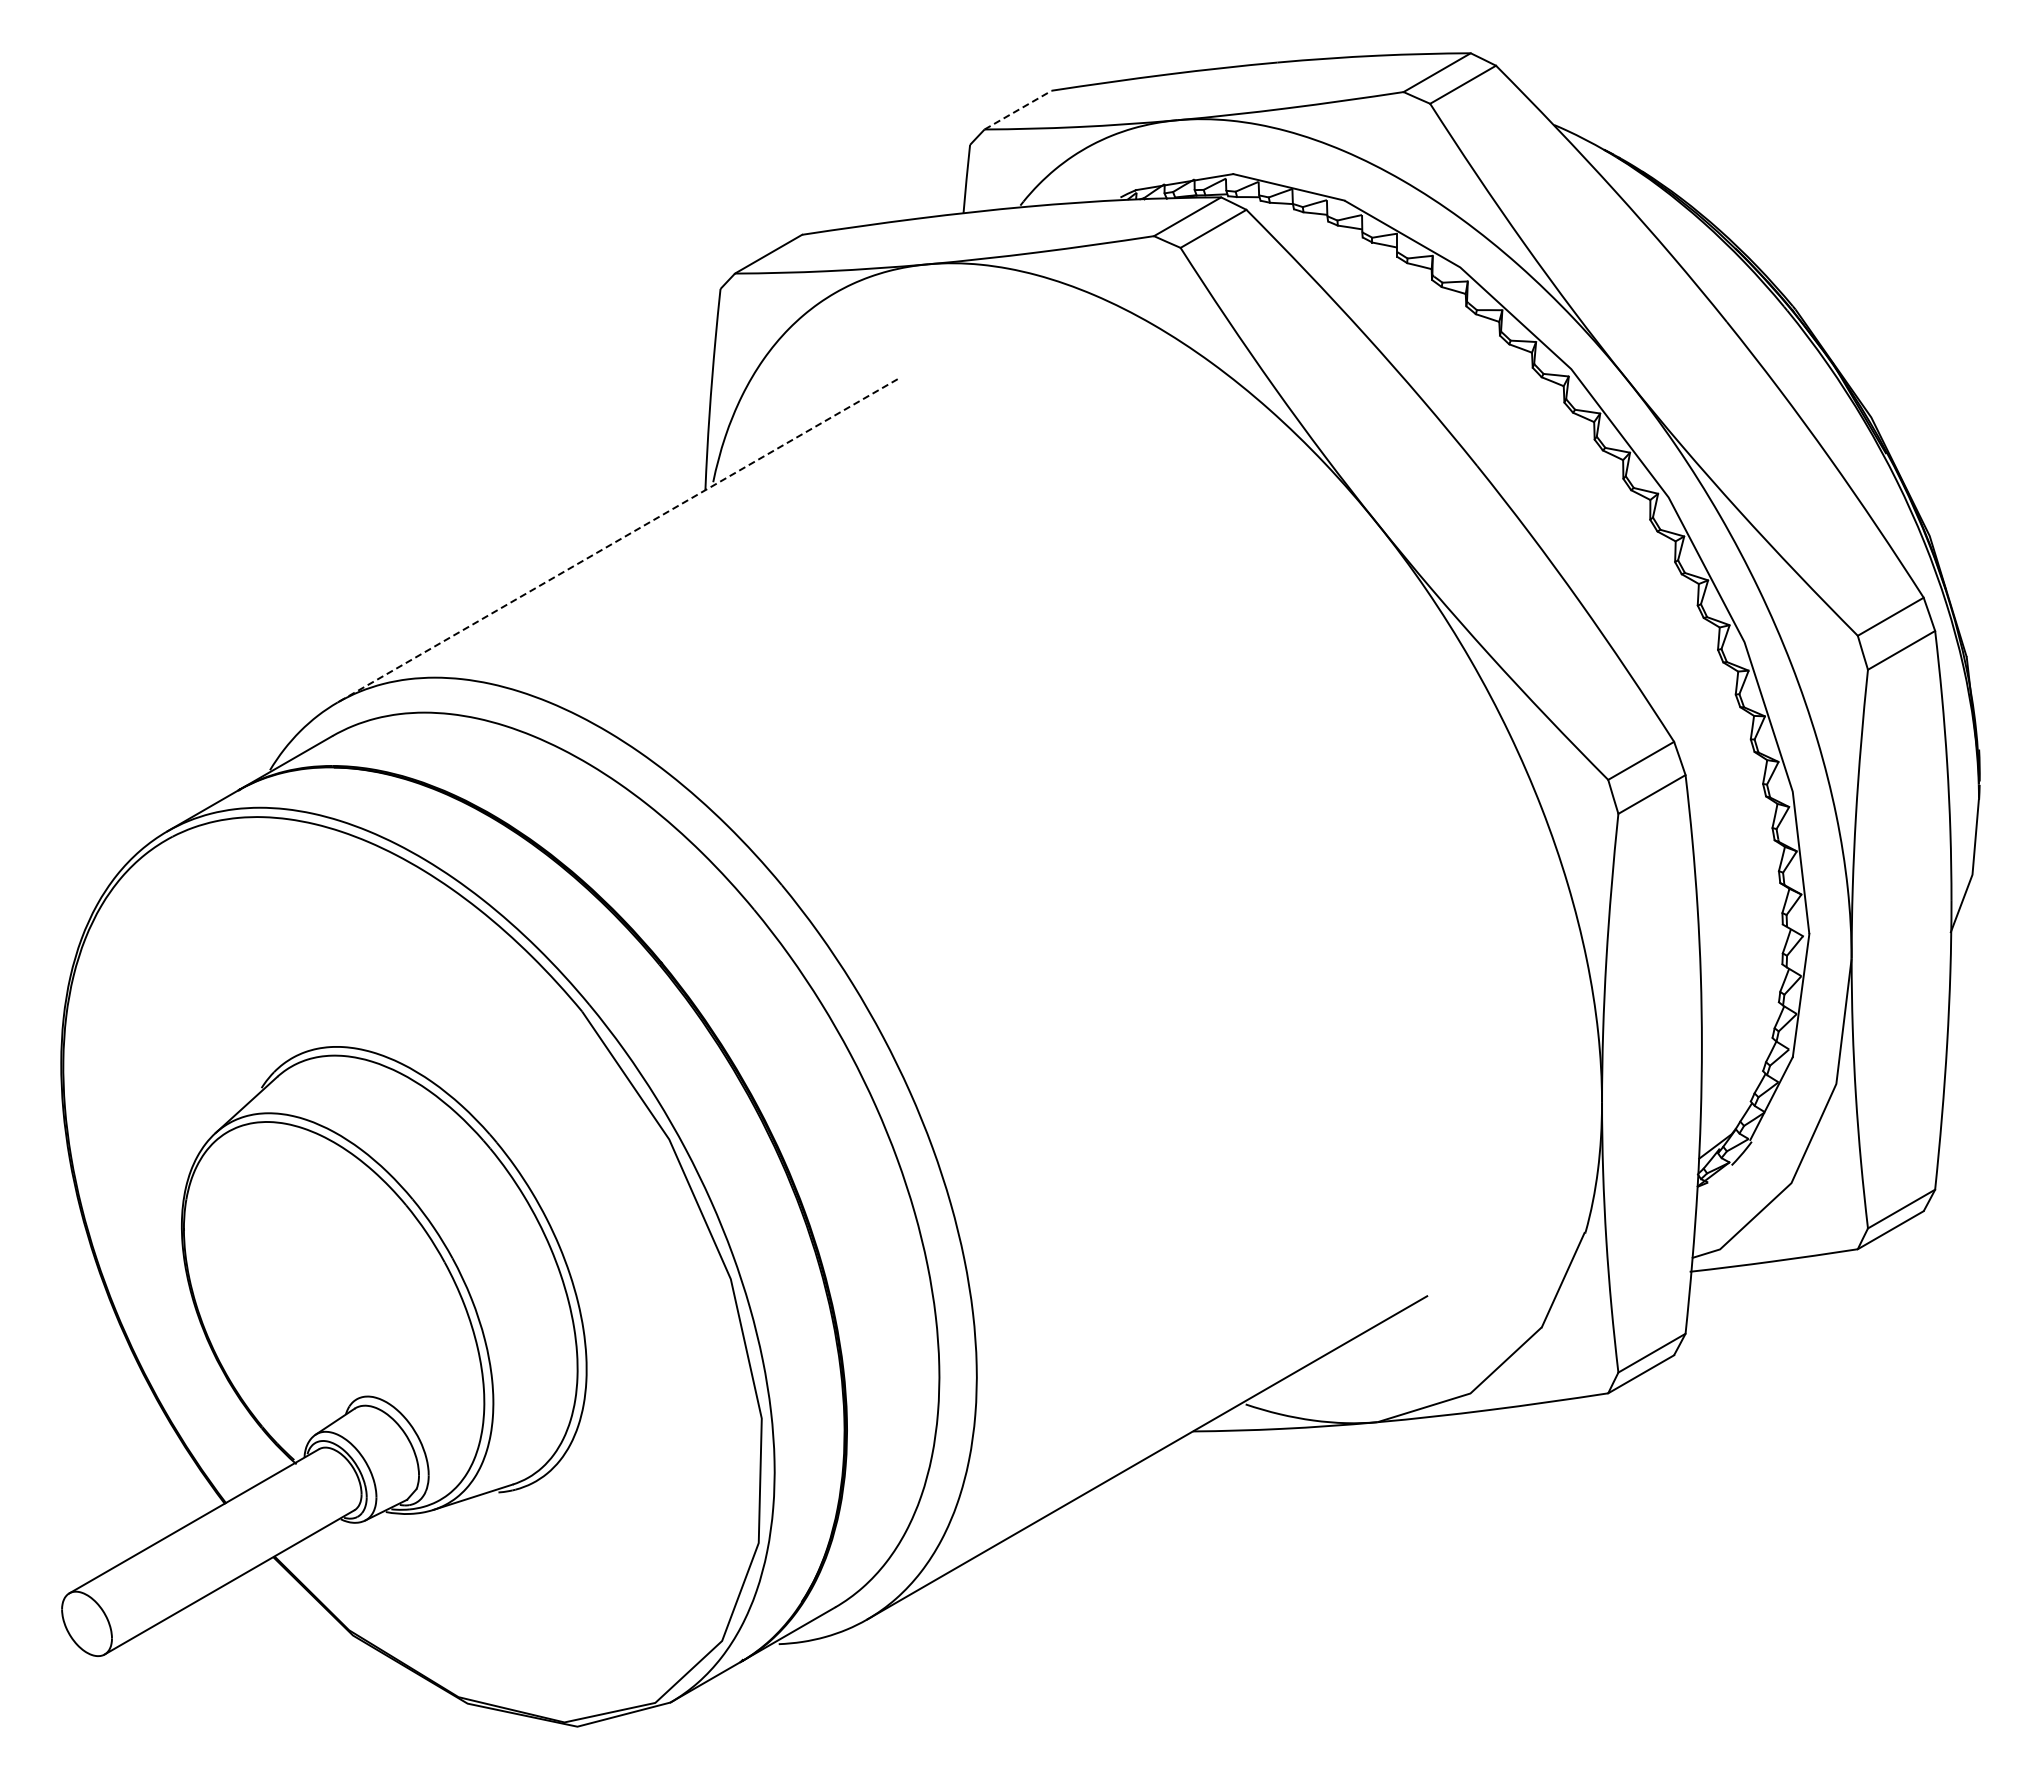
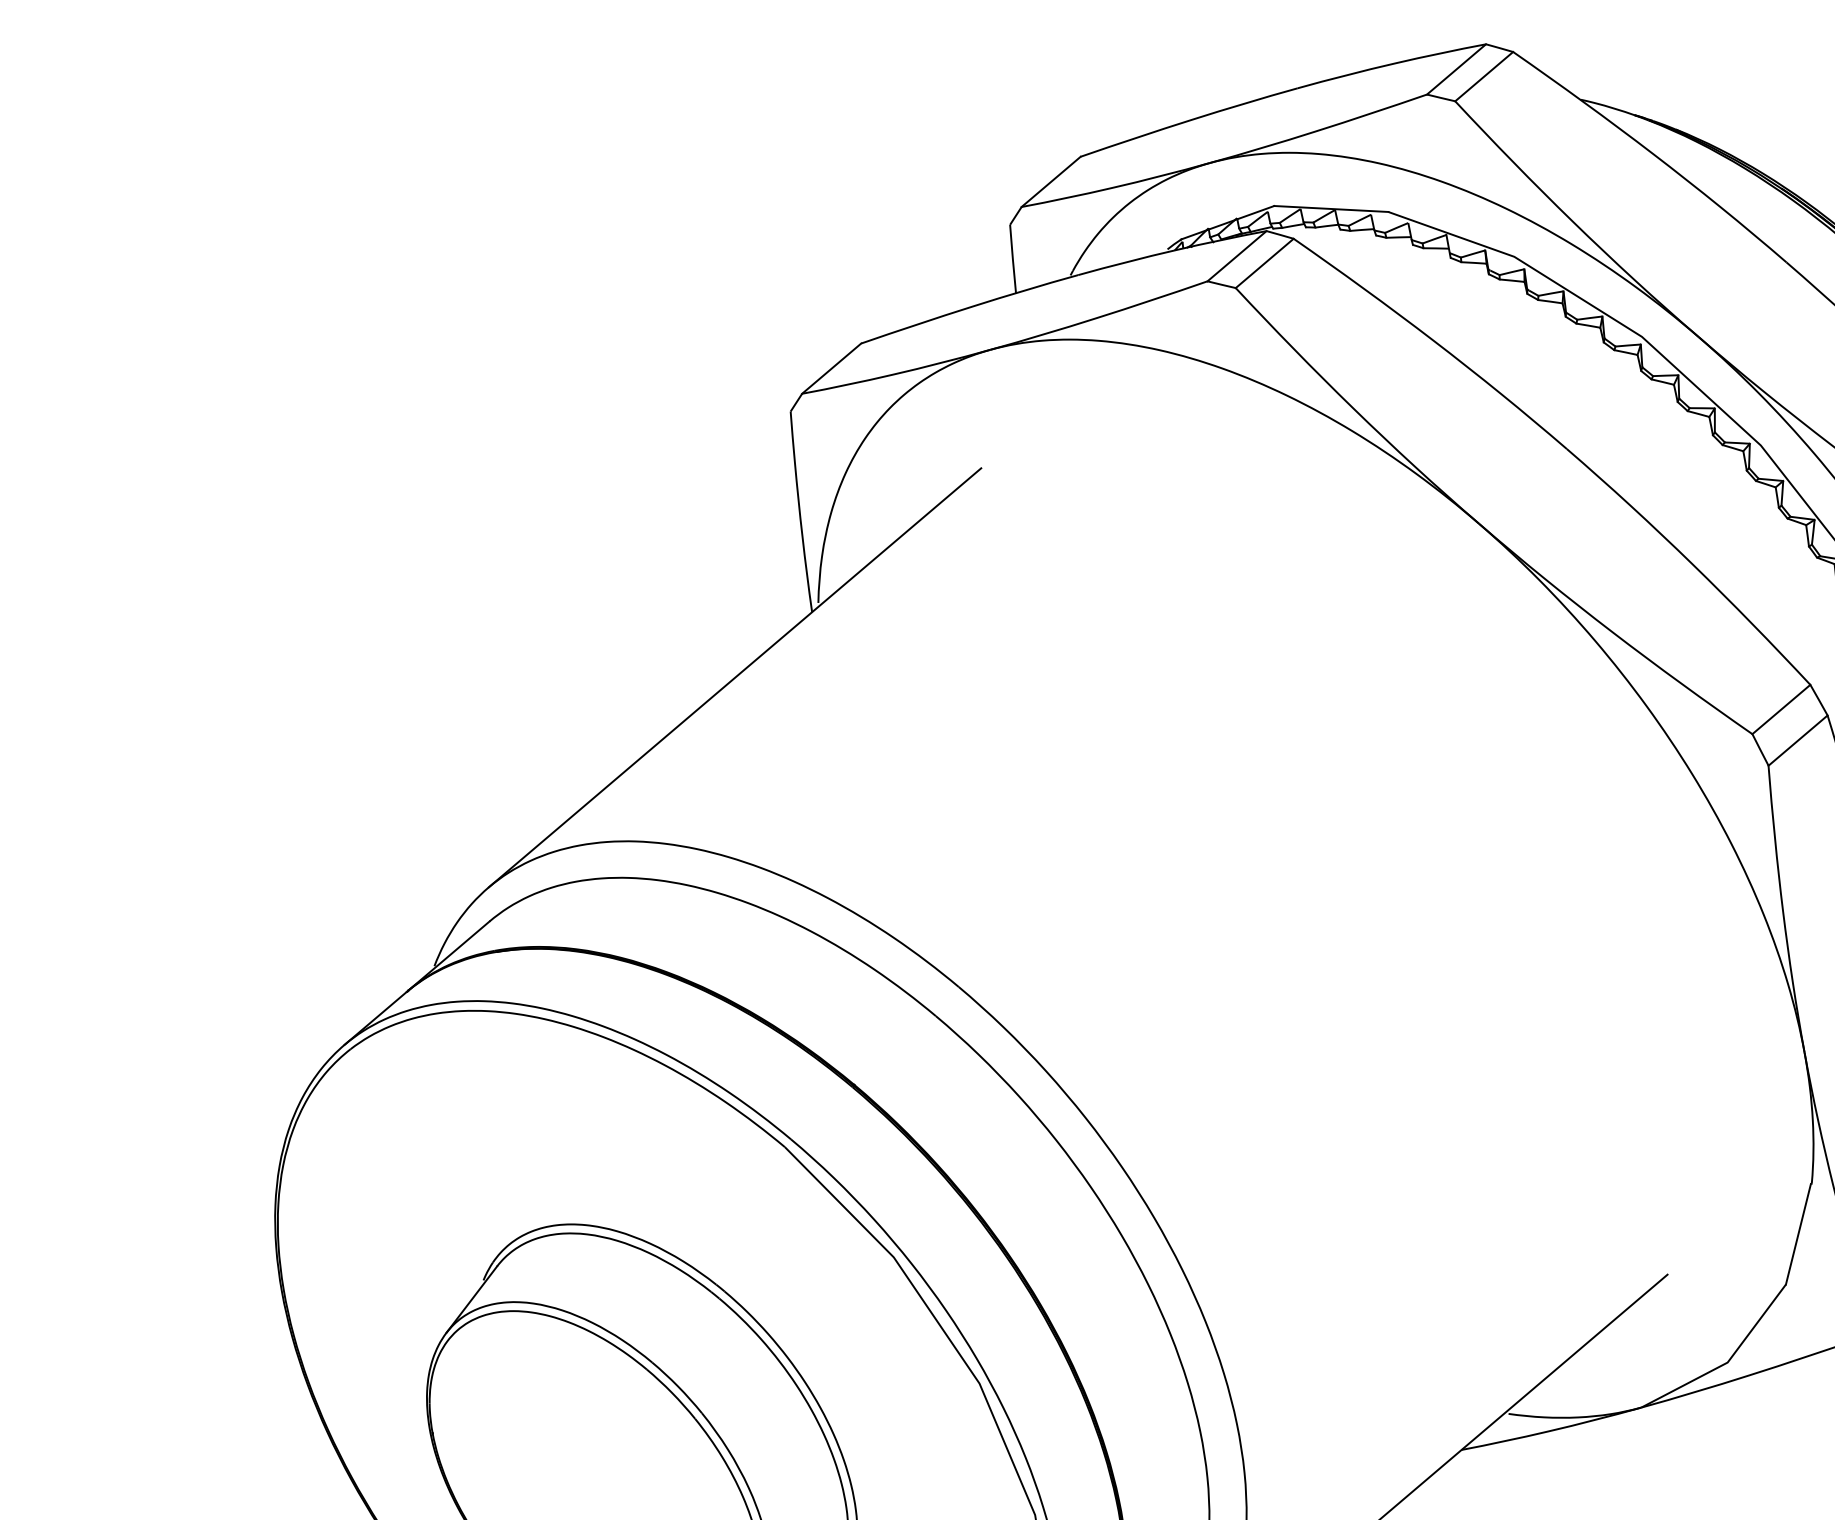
line: (1018, 110) -> (1051, 182), dashed -> solid
line: (617, 541) -> (734, 678), dashed -> solid

